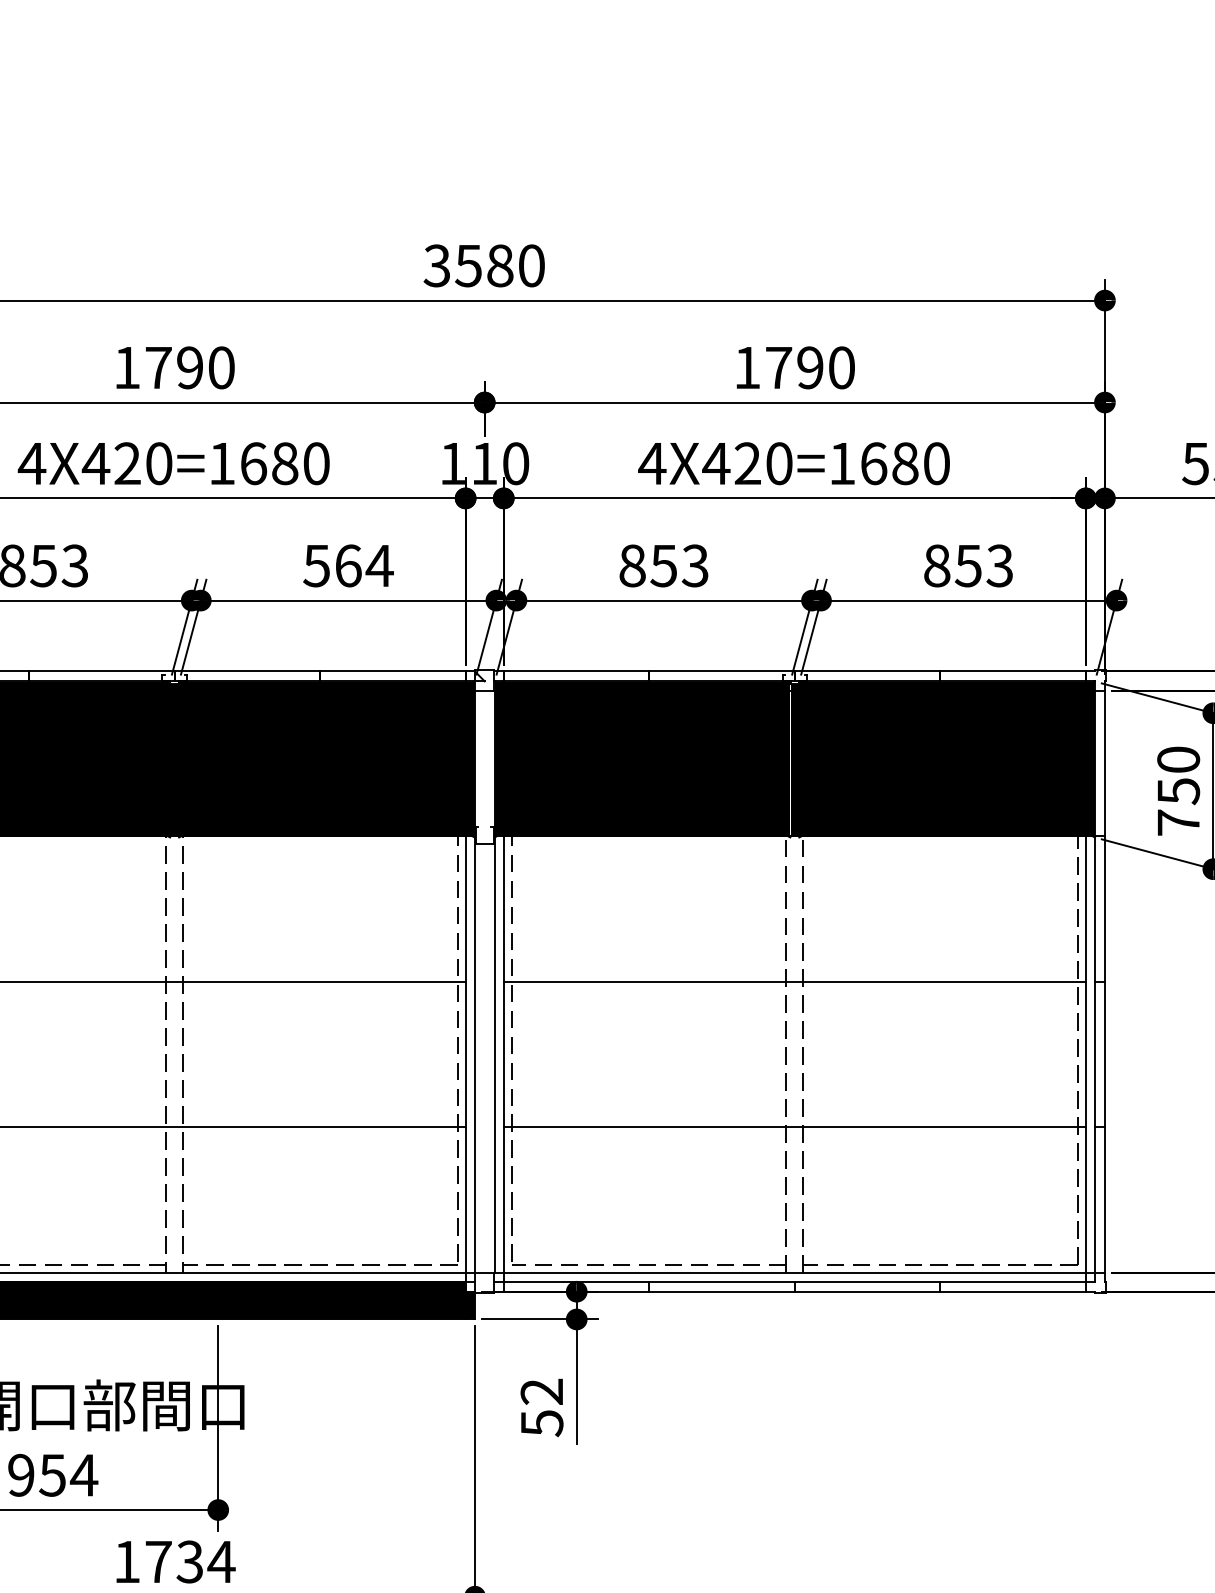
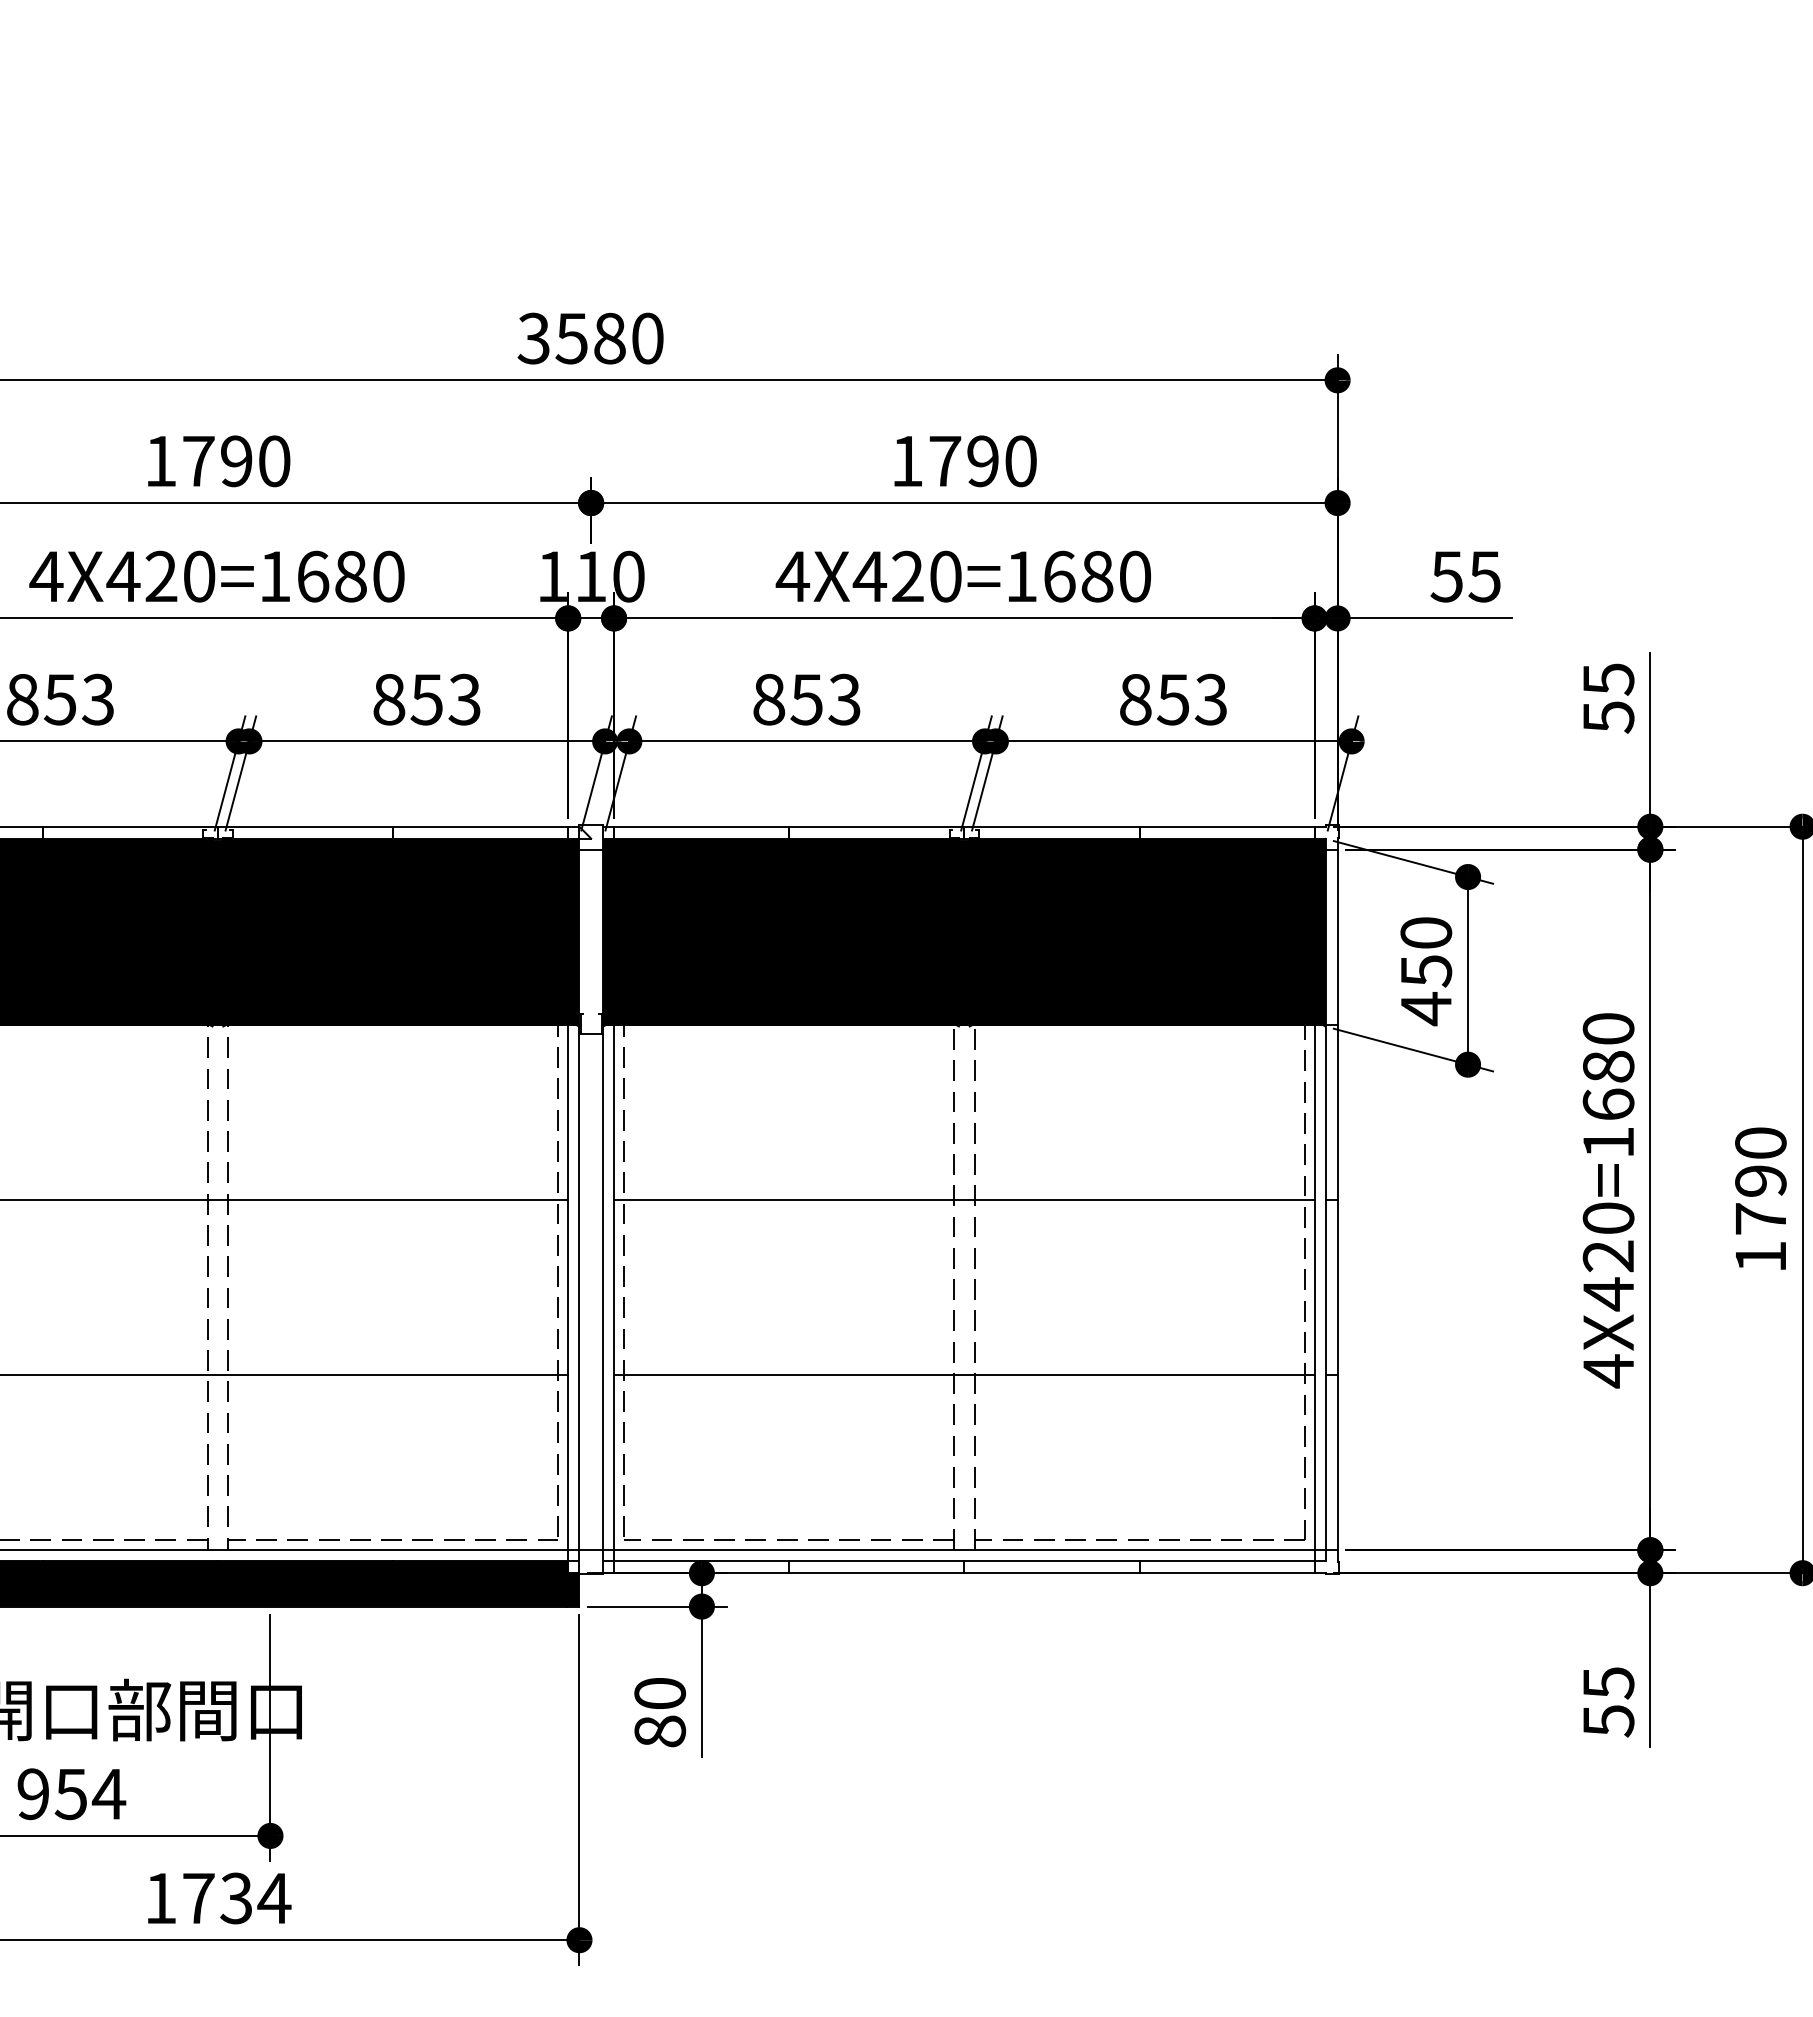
text: (347, 565) -> (426, 699), 564 -> 853
text: (1178, 823) -> (1426, 1009), 750 -> 450
text: (542, 1408) -> (660, 1713), 52 -> 80

